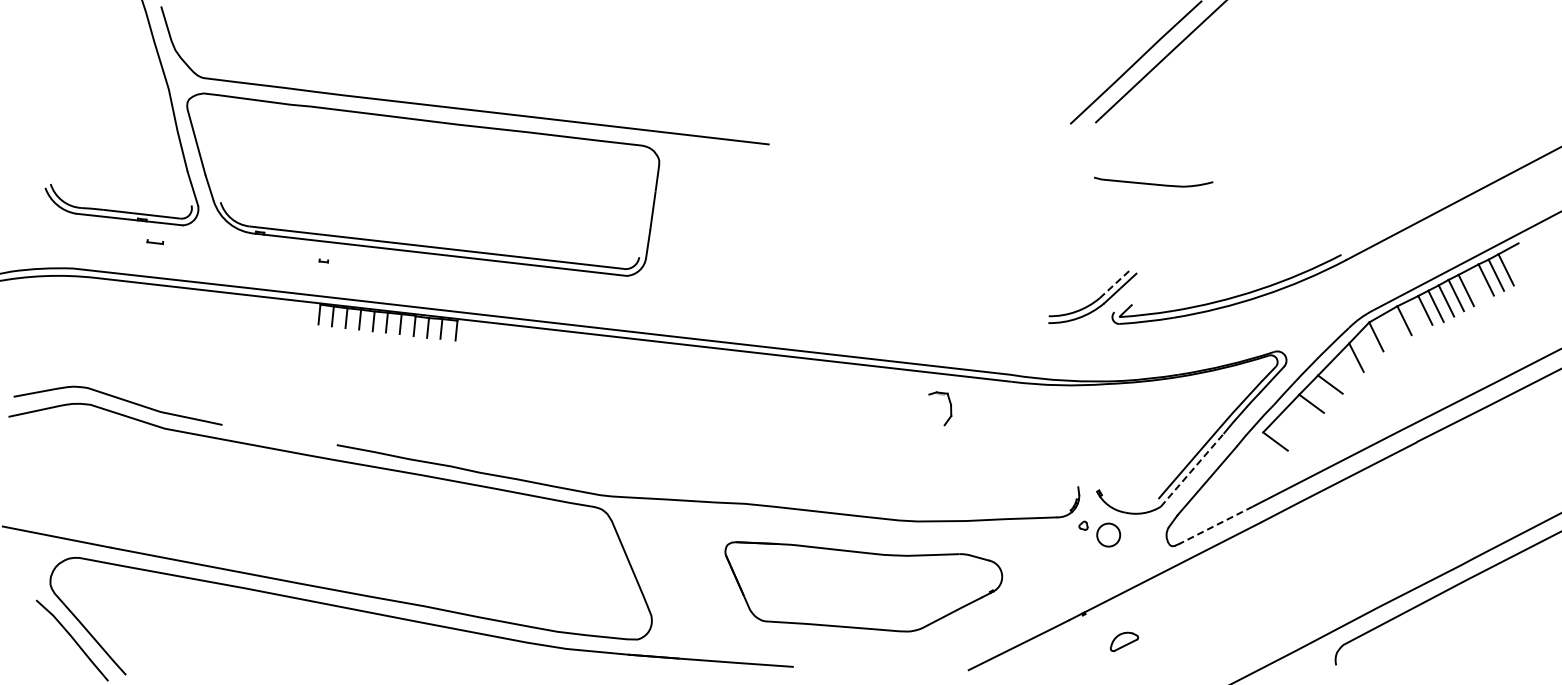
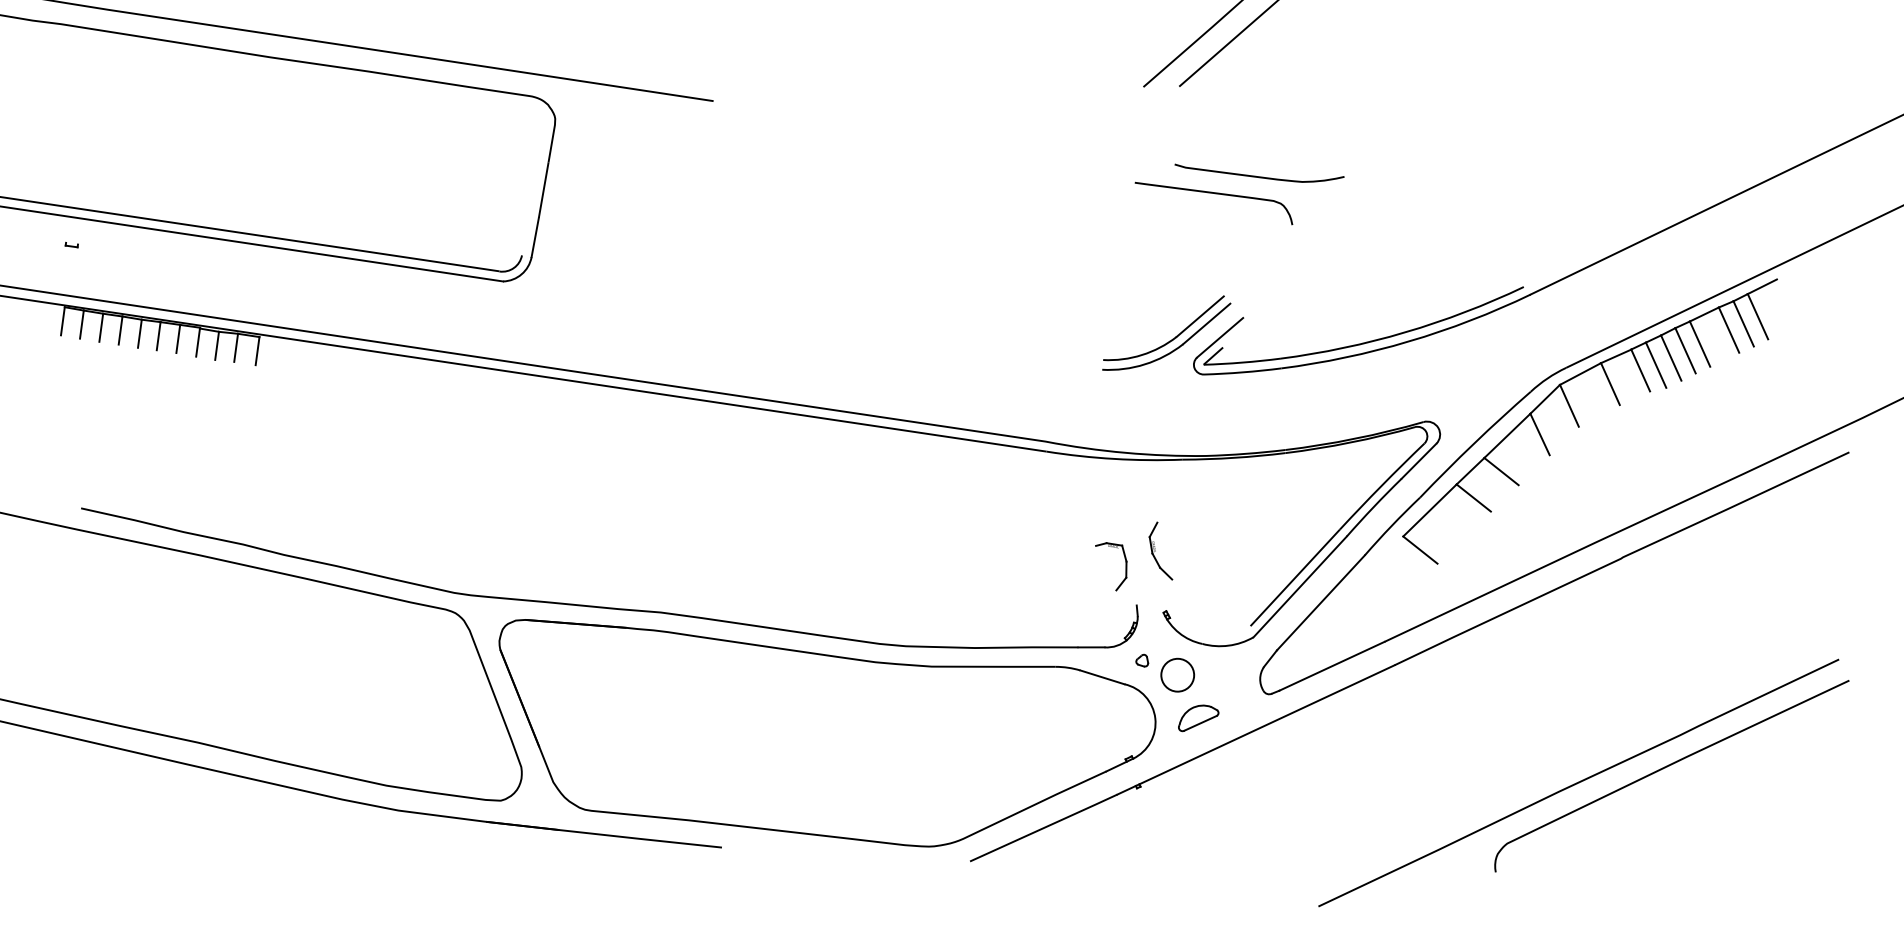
curve: (1122, 197) -> (1214, 194), added
line: (1115, 283) -> (1199, 316), dashed -> solid
line: (1129, 297) -> (1219, 337), added
part: (950, 408) -> (1125, 566), moved
part: (1093, 448) -> (1160, 550), added
line: (1192, 469) -> (1300, 585), dashed -> solid
line: (1216, 525) -> (1332, 666), dashed -> solid
part: (863, 586) -> (825, 736), size x1.67
part: (1124, 641) -> (1198, 717), moved

